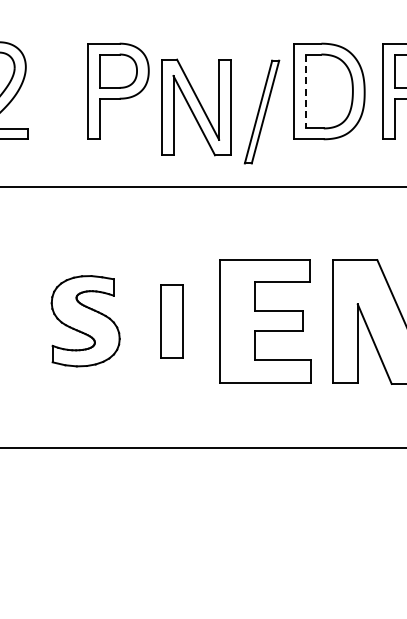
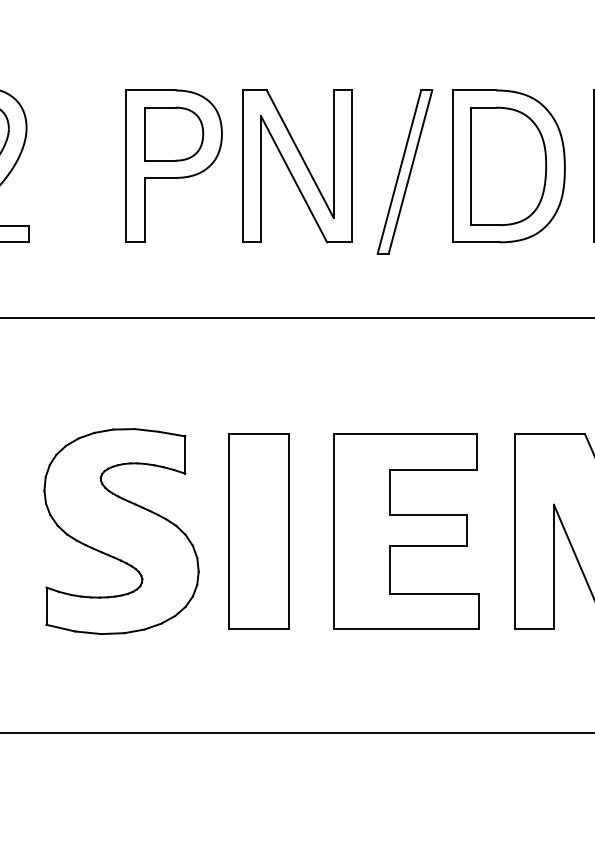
line: (305, 91) -> (470, 166), dashed -> solid
part: (196, 107) -> (297, 166), moved
part: (261, 111) -> (404, 171), moved
part: (85, 320) -> (121, 530), size x1.43
part: (171, 321) -> (257, 531), size x1.67

